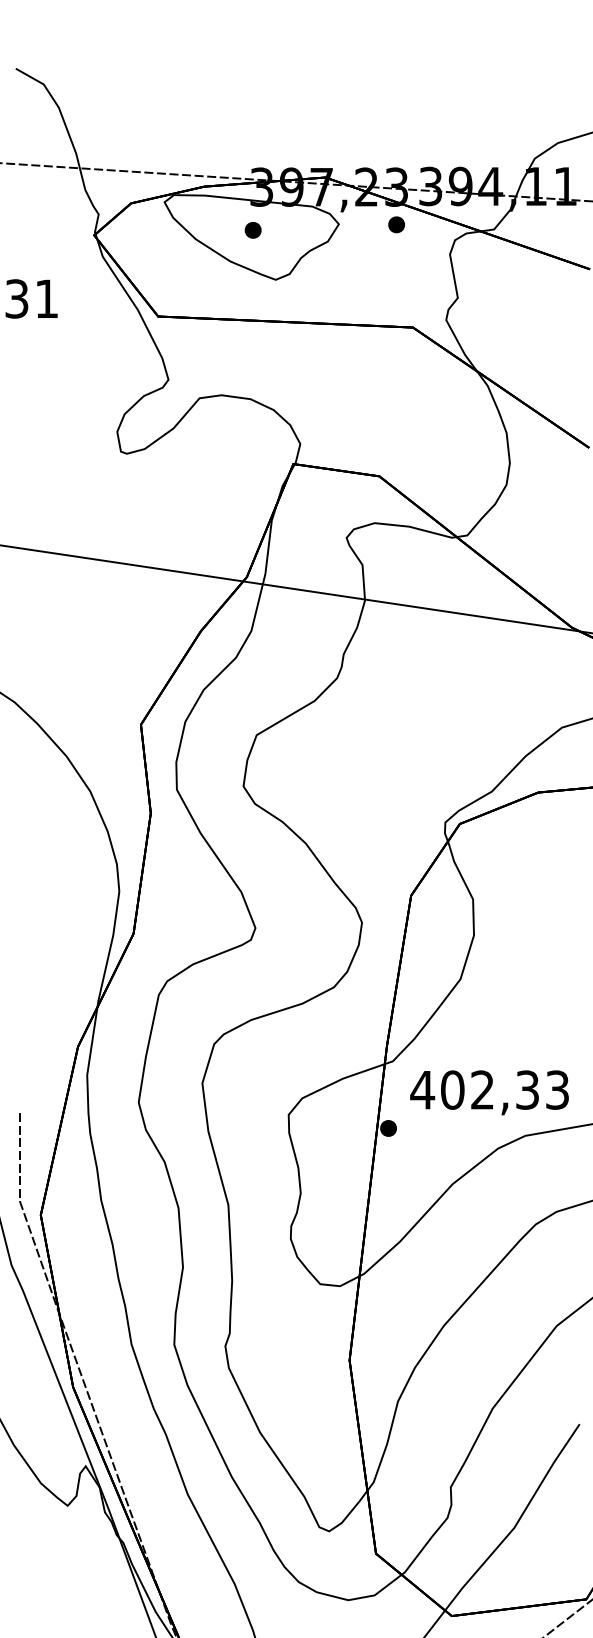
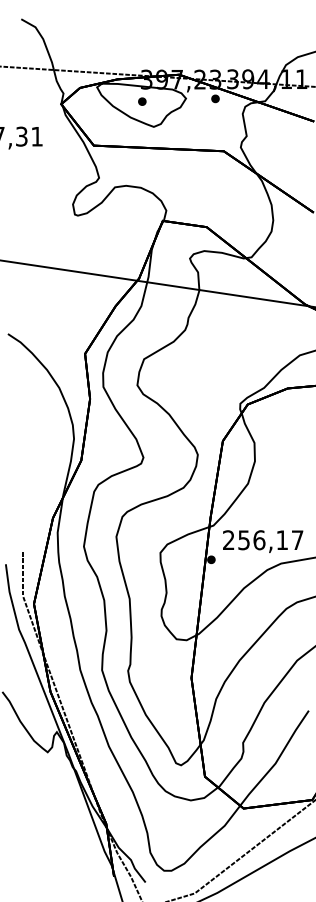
text: (488, 1090) -> (262, 540), 402,33 -> 256,17

